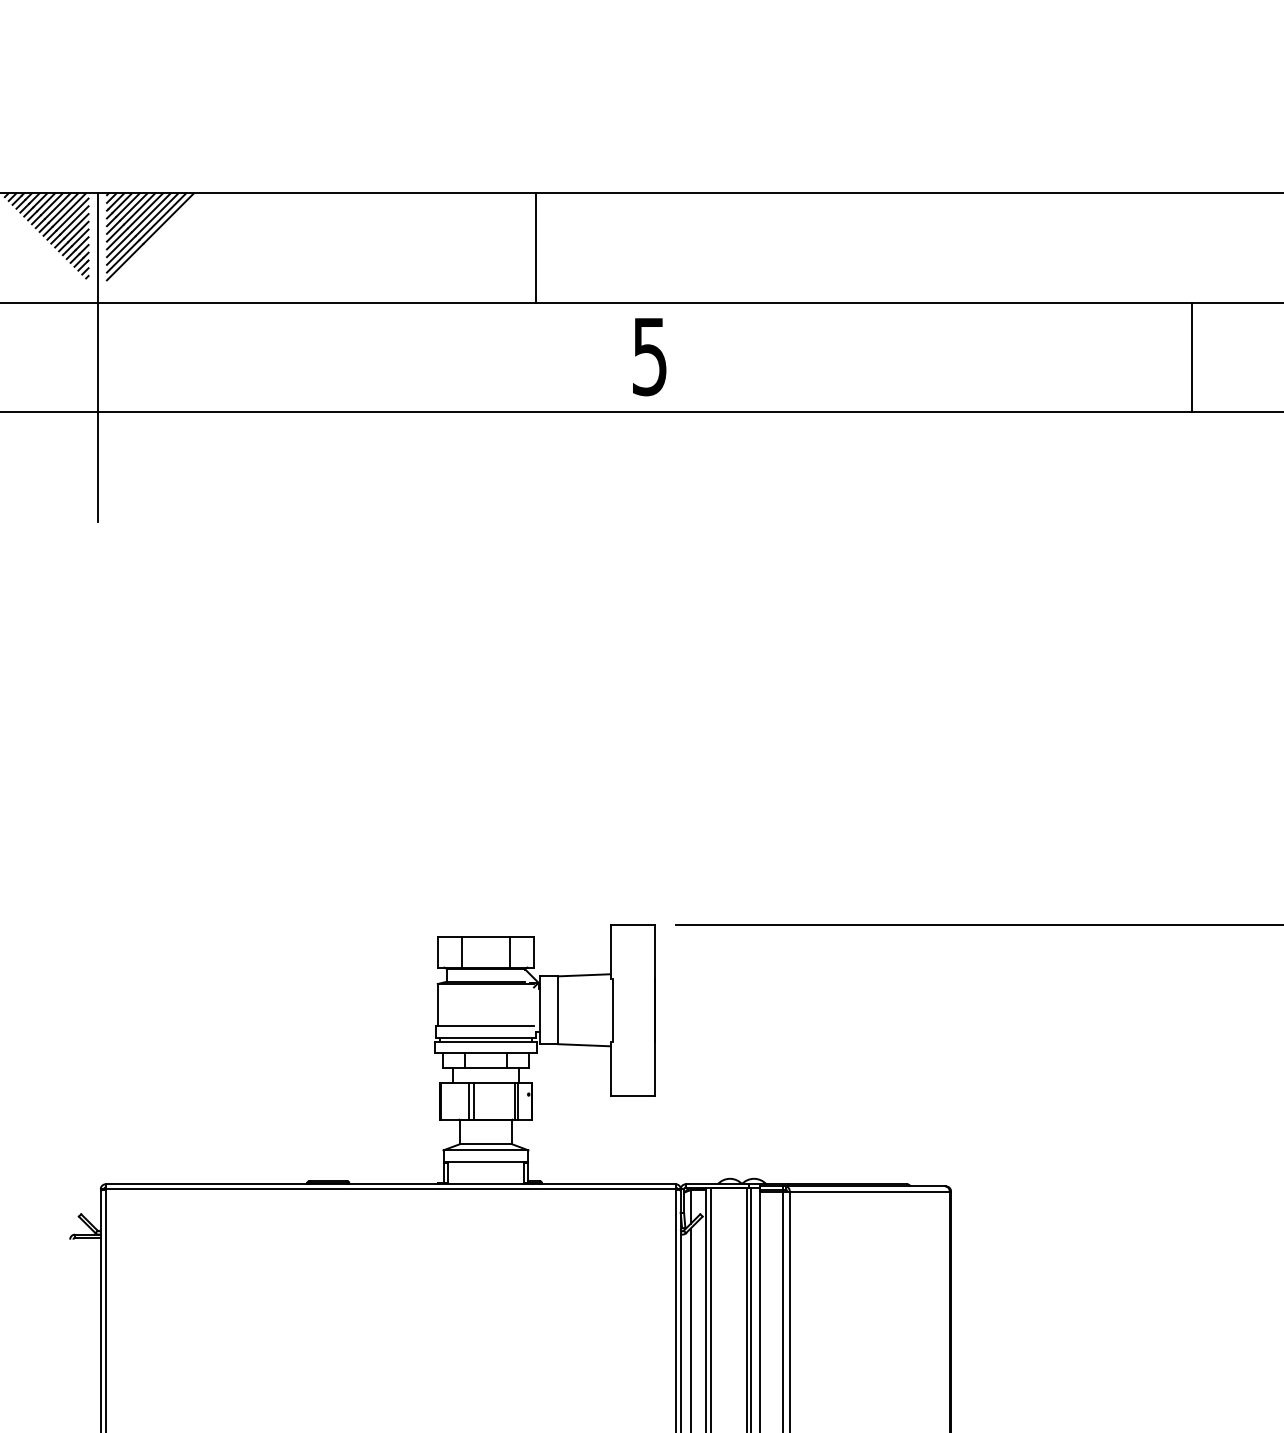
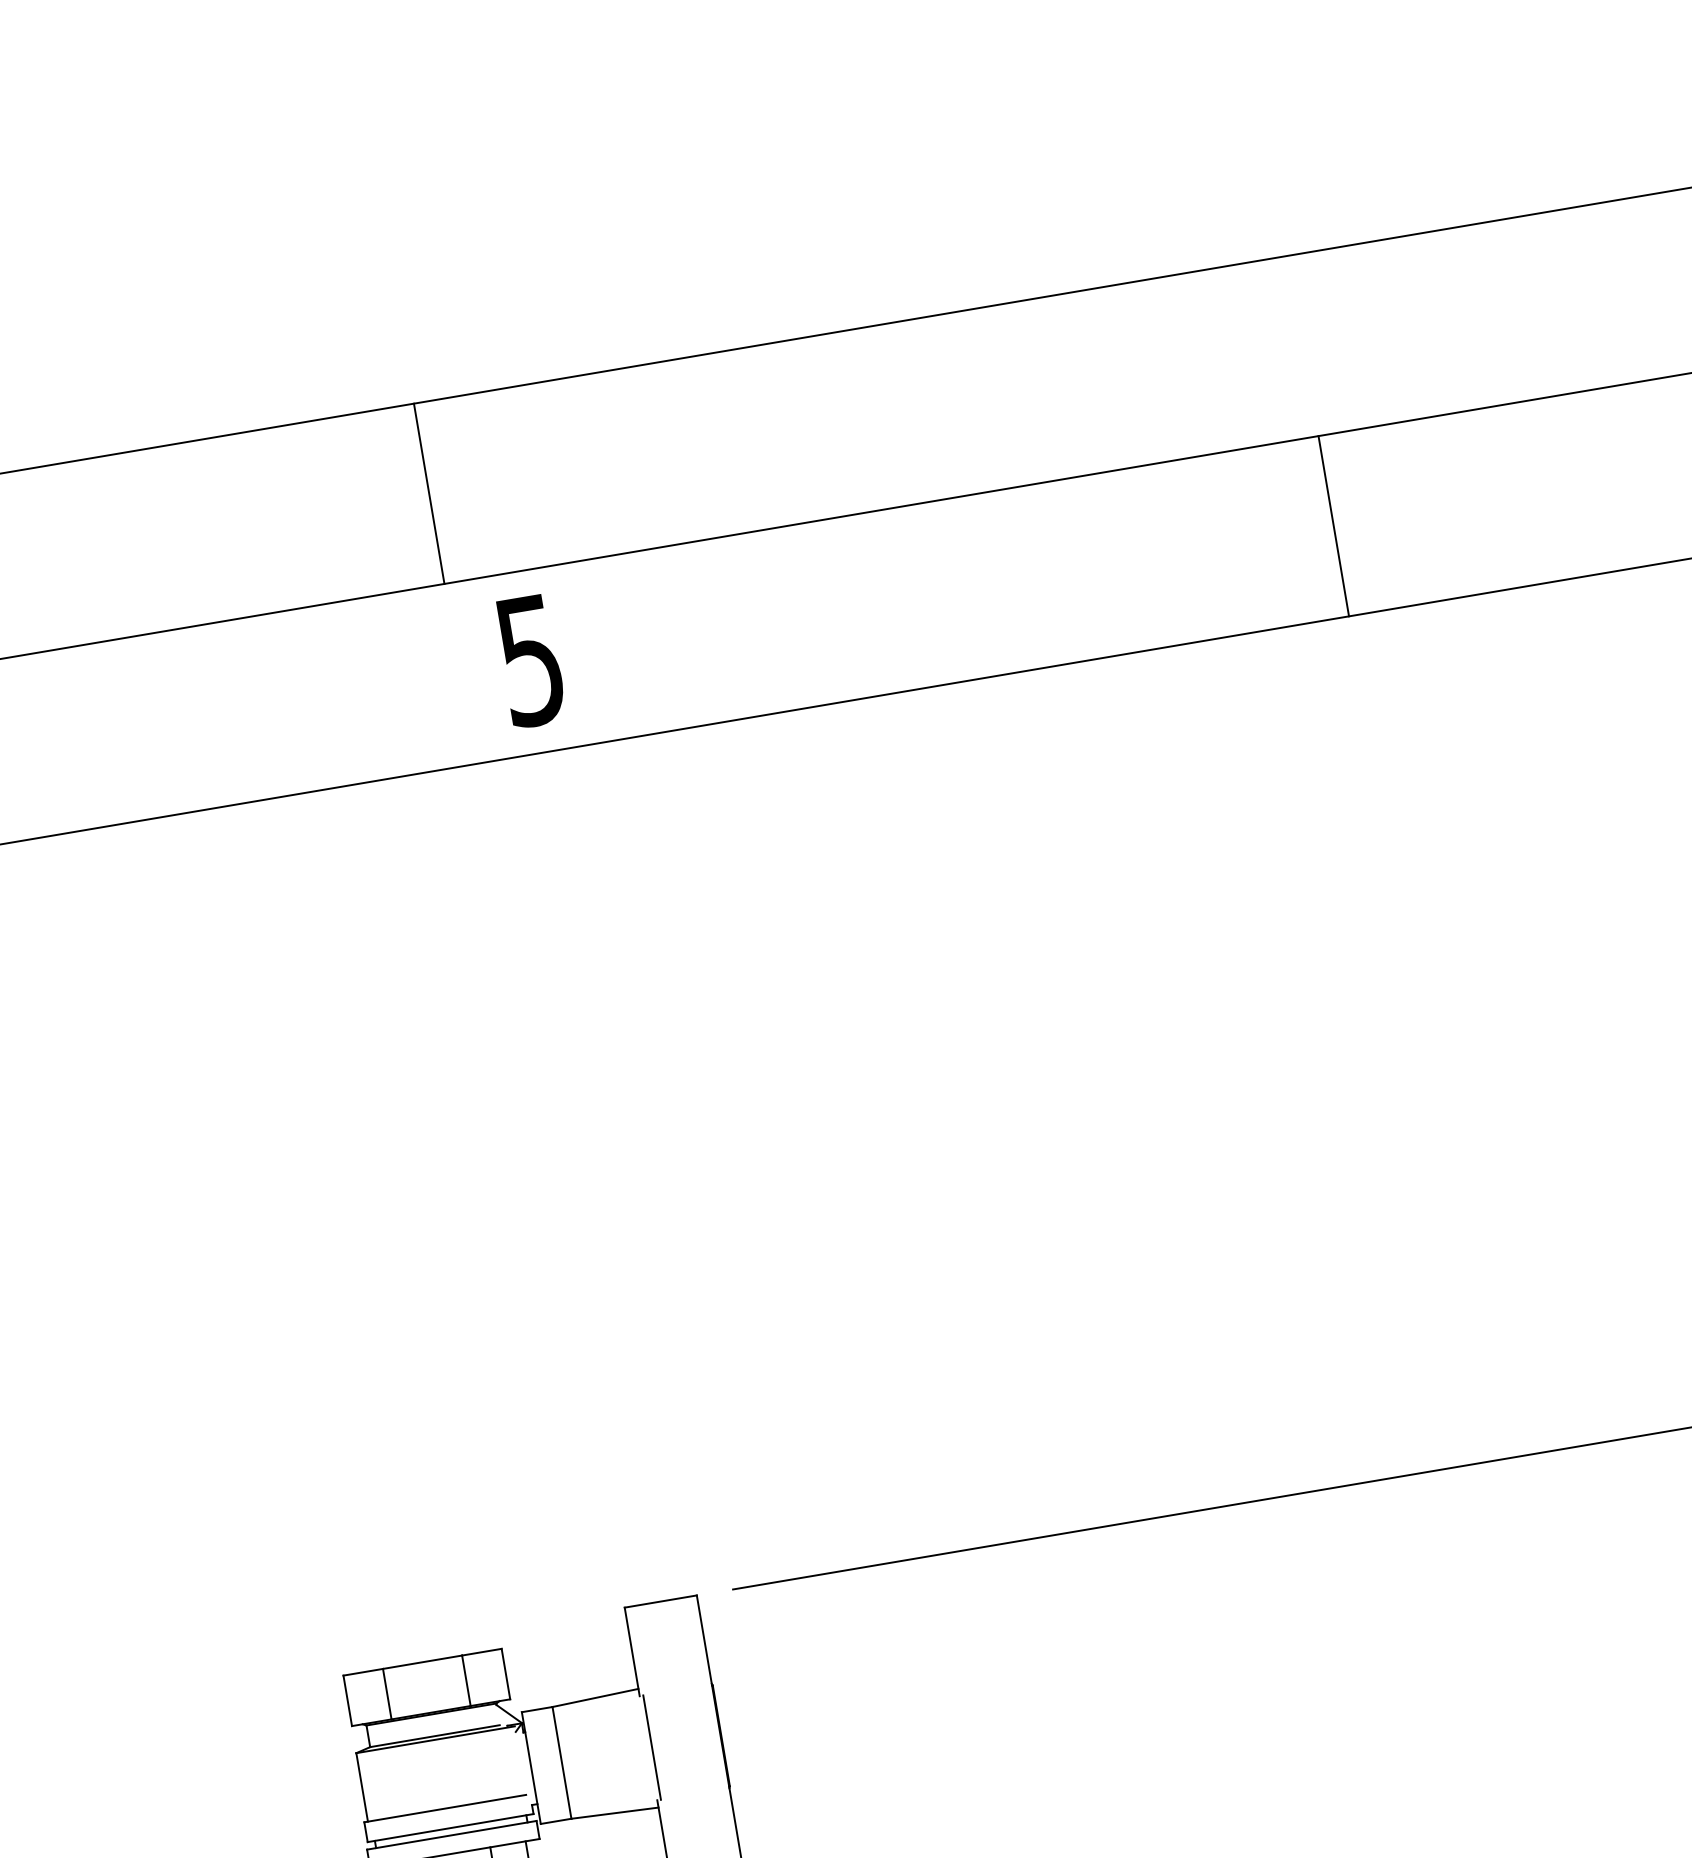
line: (535, 247) -> (429, 492), moved
line: (1192, 357) -> (1334, 526), moved

